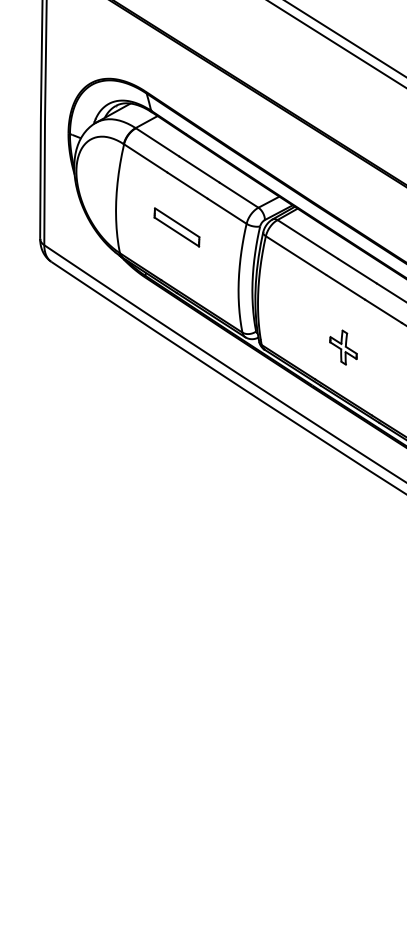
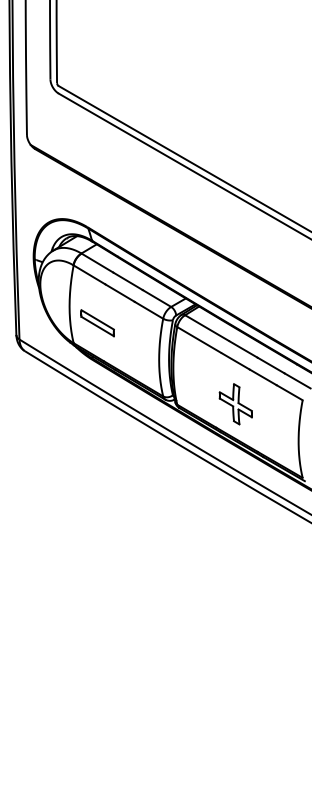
part: (176, 227) -> (97, 323), moved
part: (343, 347) -> (235, 404), size x1.67

